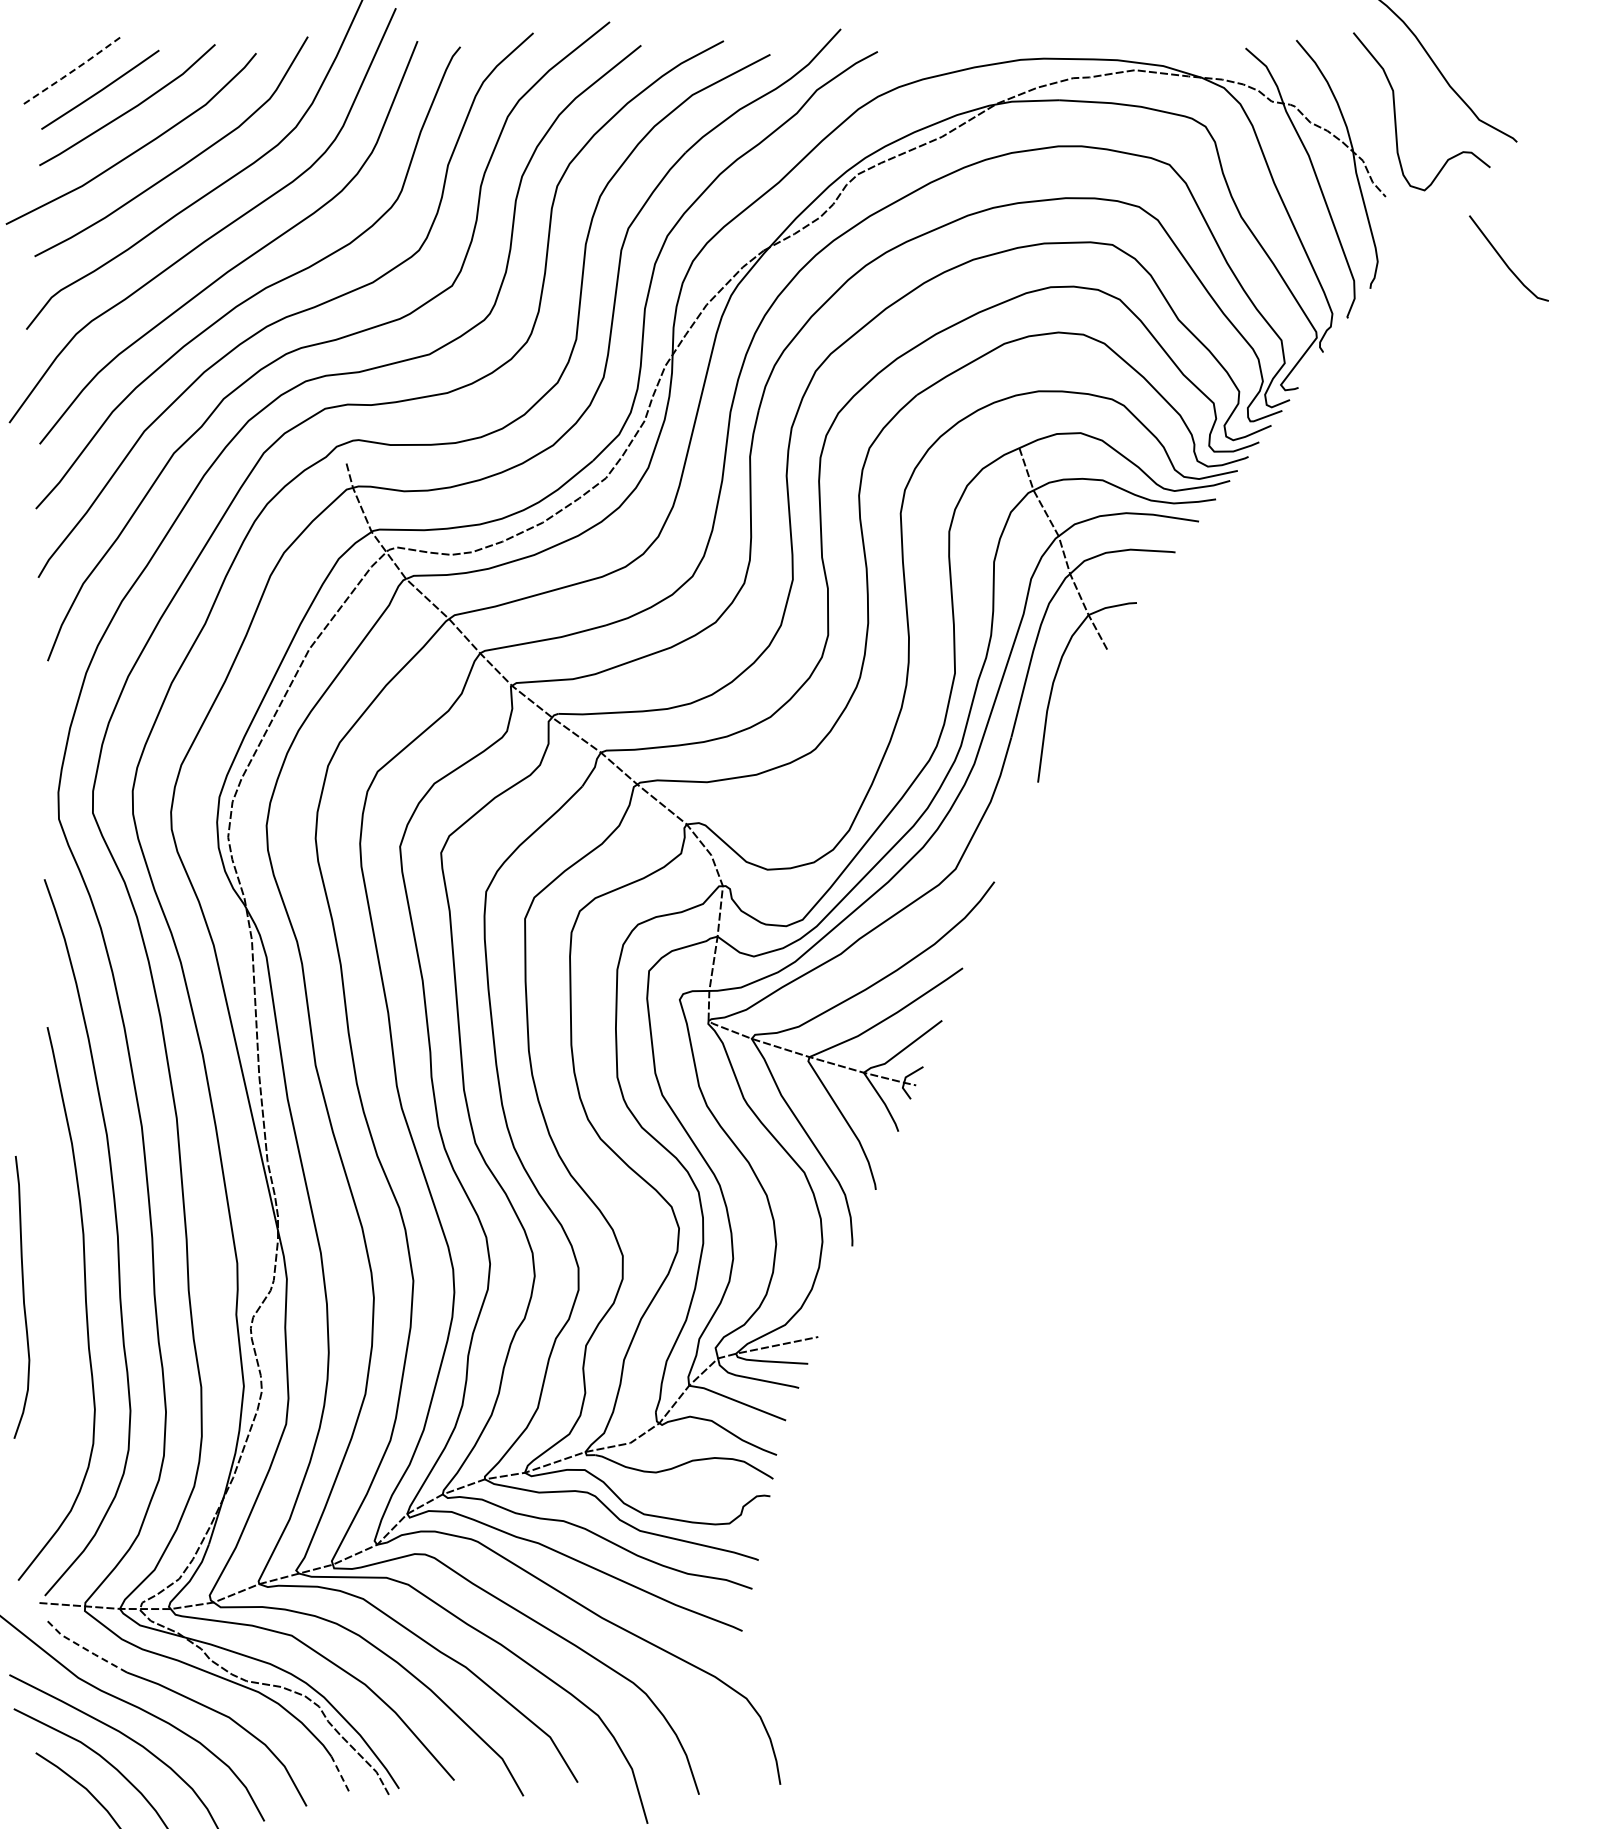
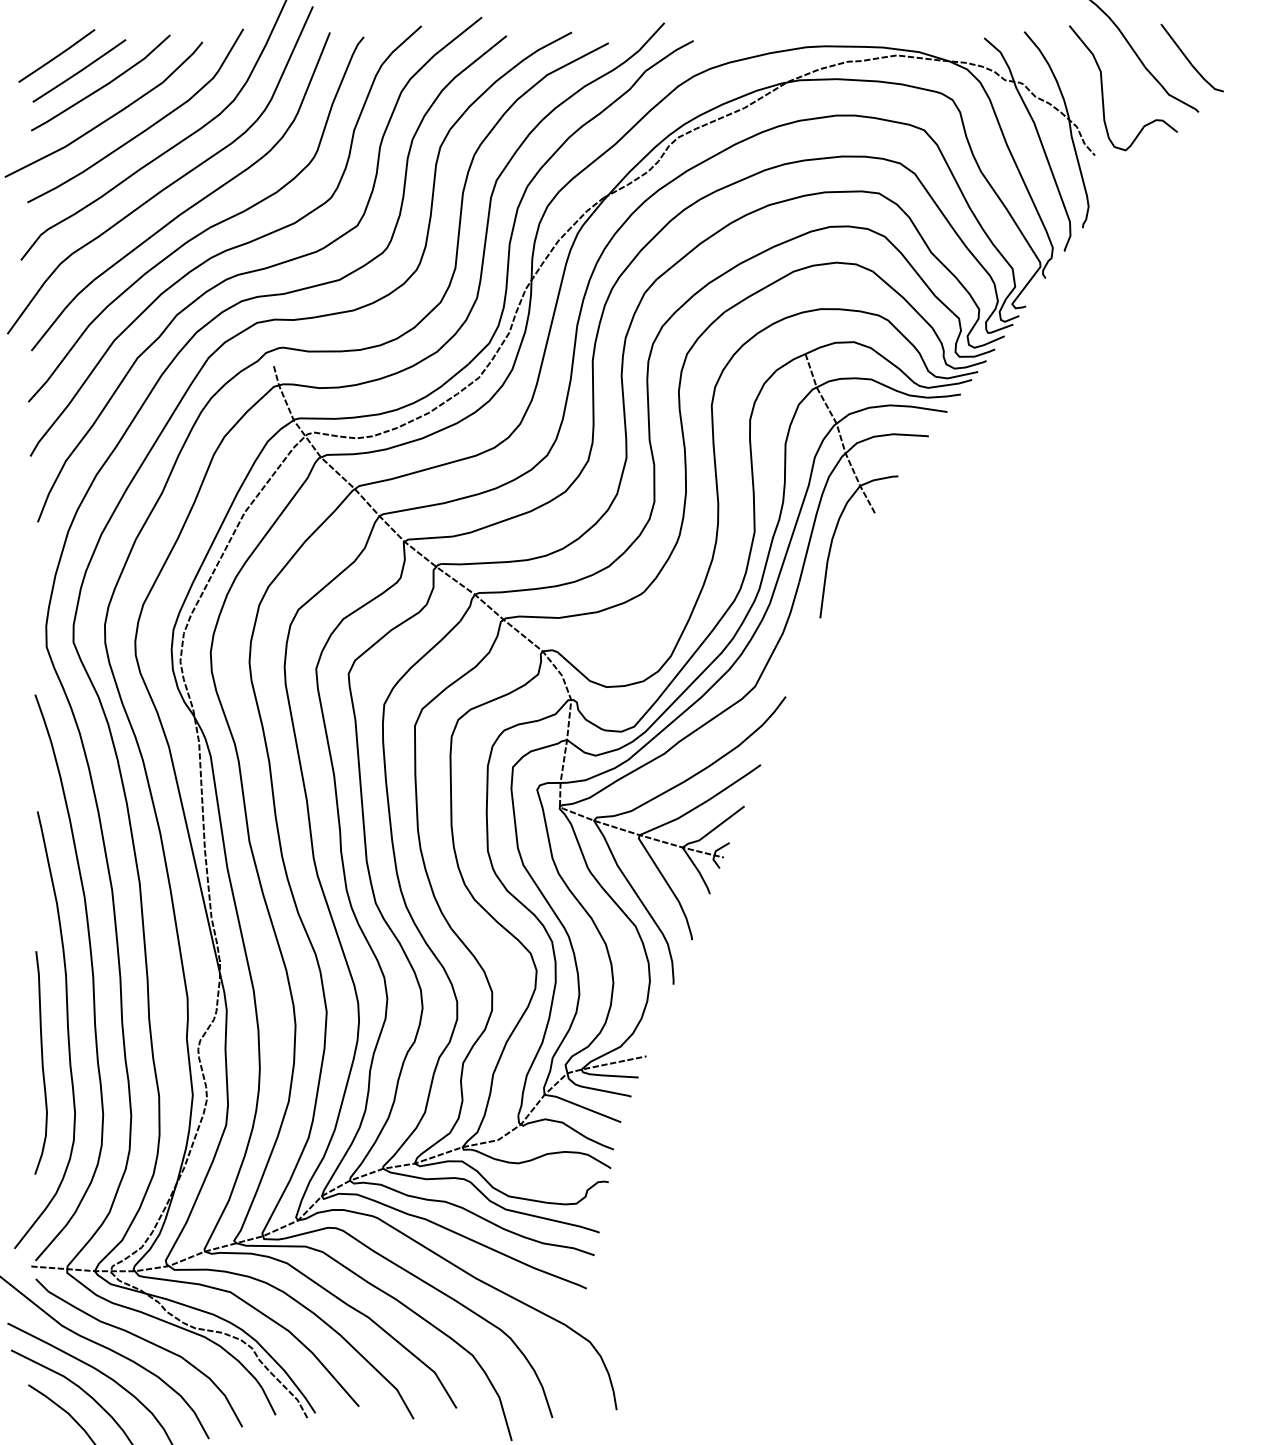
line: (72, 71) -> (57, 56), dashed -> solid
line: (1505, 261) -> (1189, 60), moved
curve: (22, 1297) -> (41, 1063), moved
line: (83, 1648) -> (66, 1302), dashed -> solid
line: (340, 1773) -> (269, 1401), dashed -> solid

